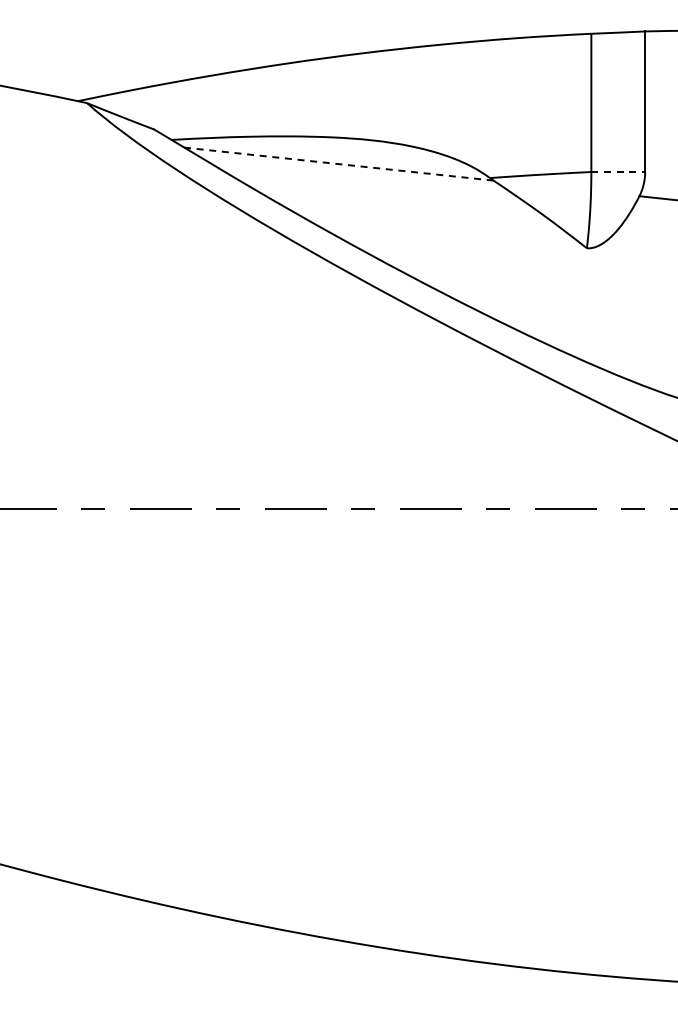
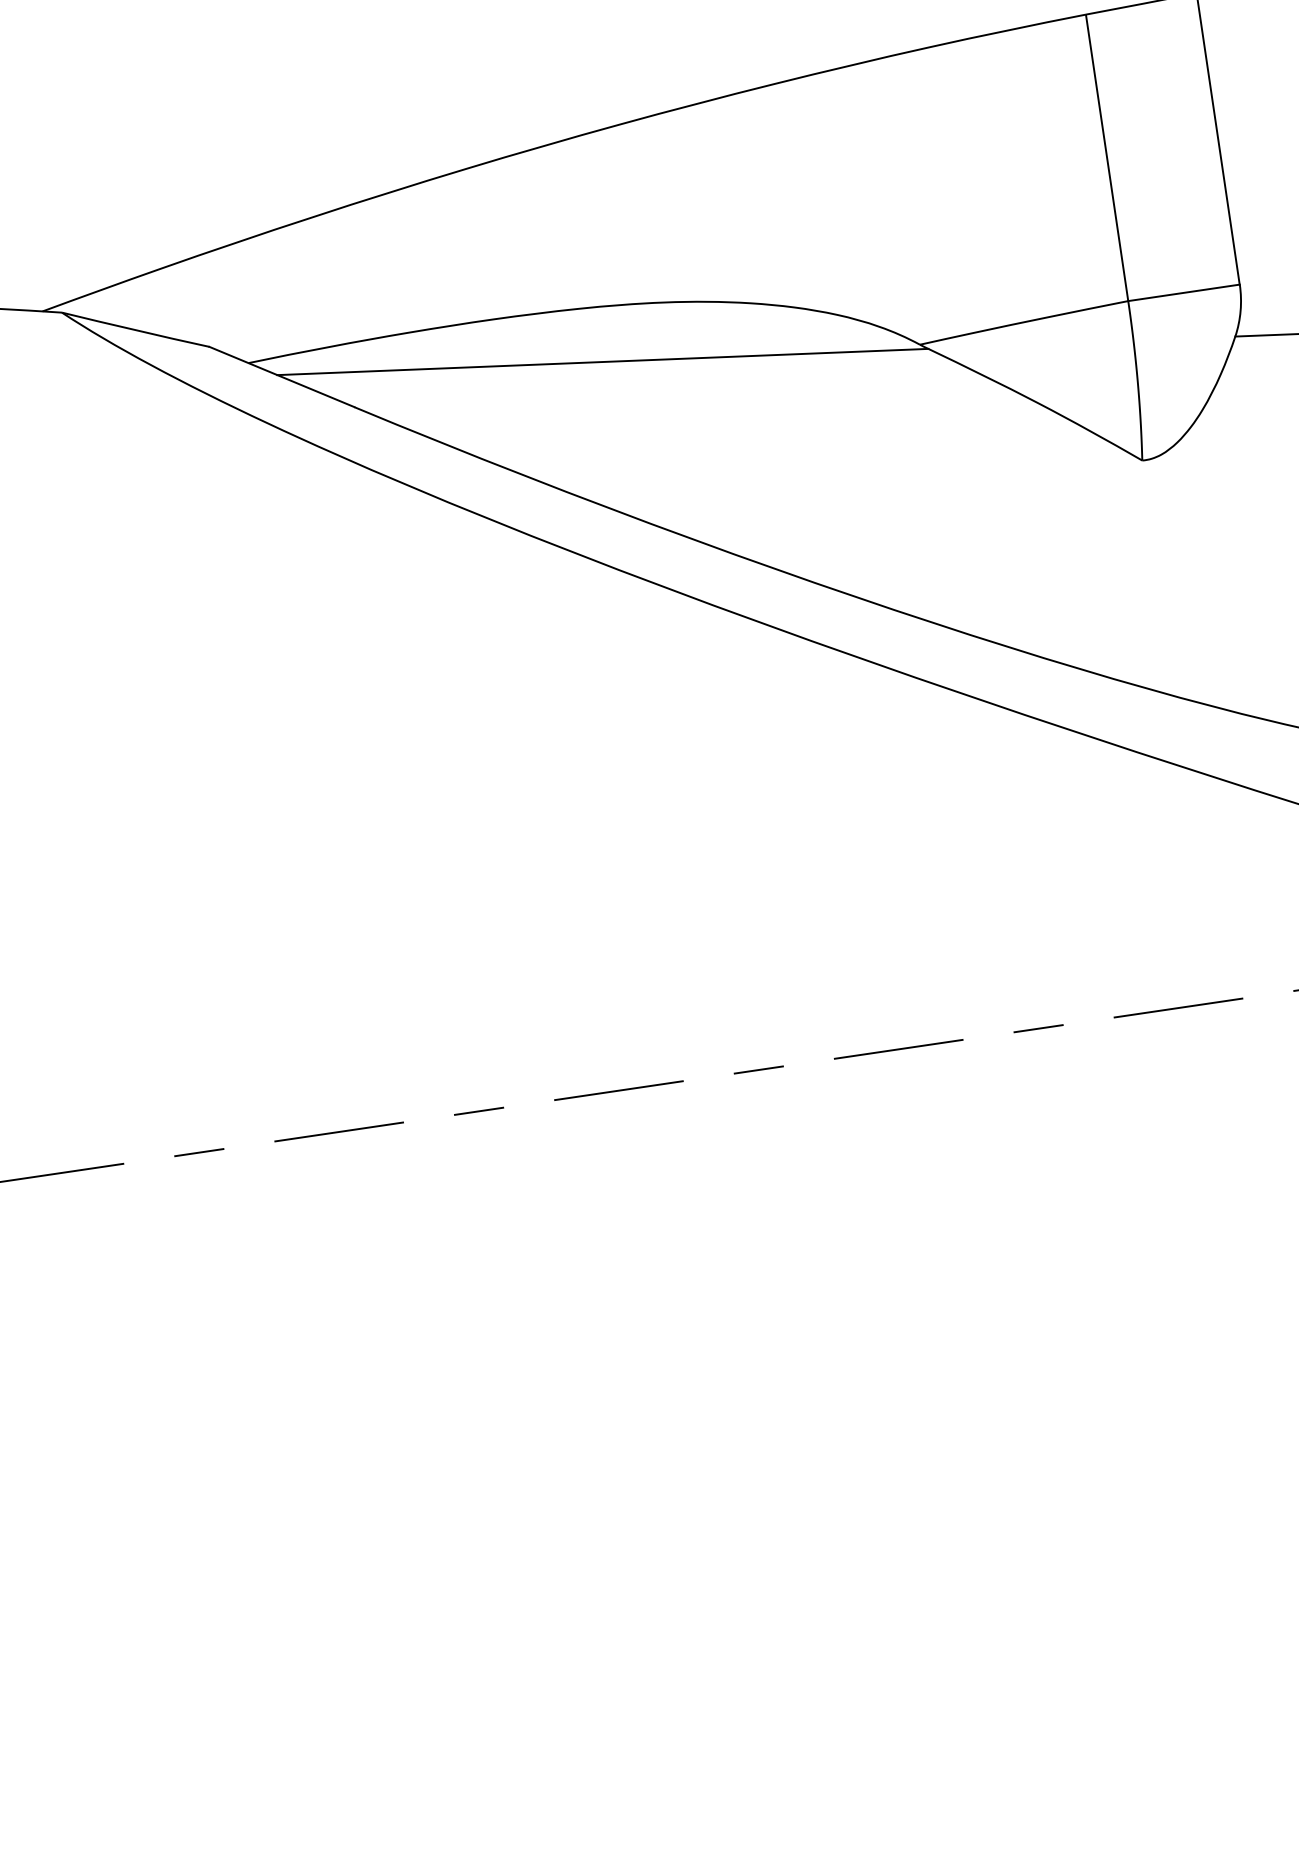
line: (339, 164) -> (603, 362), dashed -> solid
line: (618, 172) -> (1184, 293), dashed -> solid

